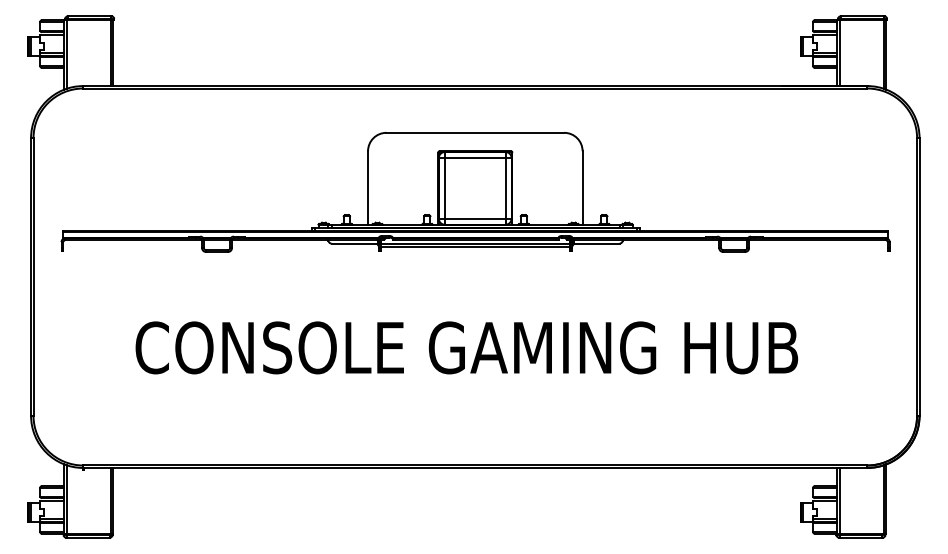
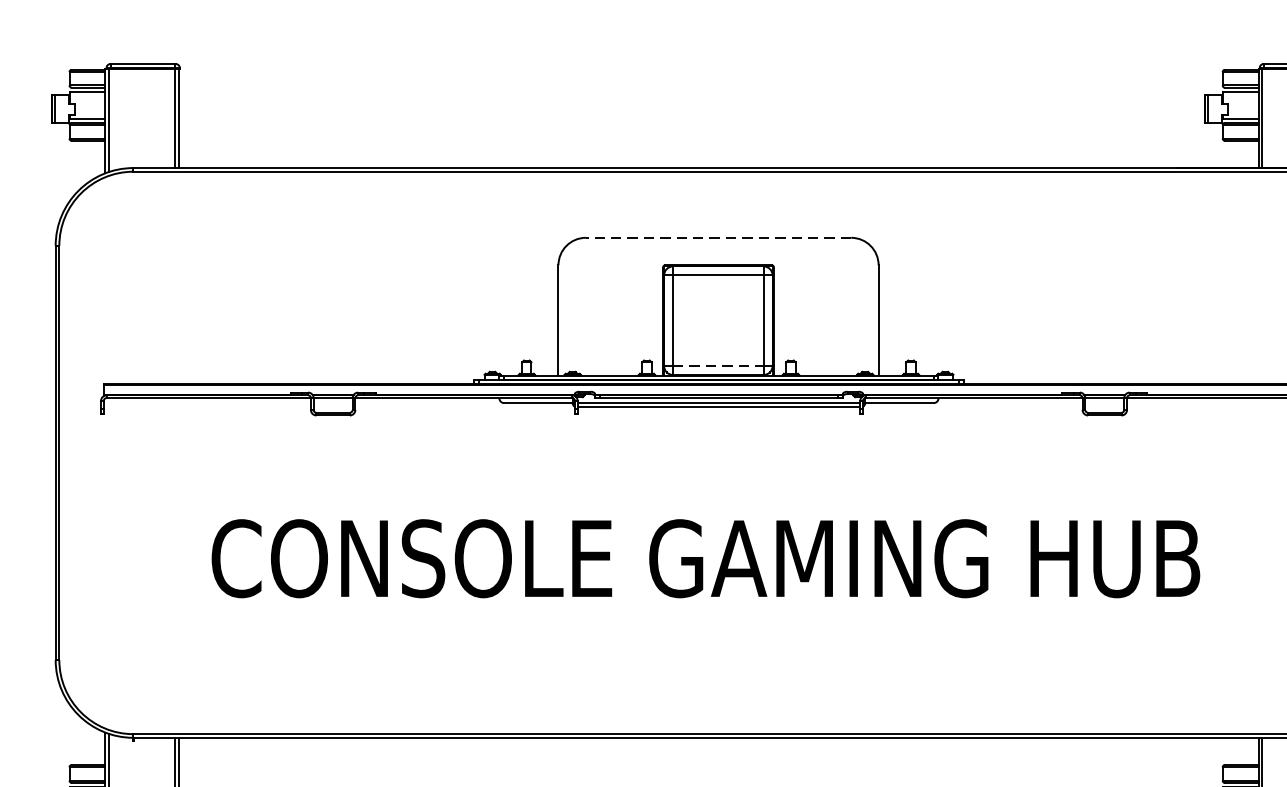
line: (475, 132) -> (718, 237), solid -> dashed
line: (475, 218) -> (718, 365), solid -> dashed

